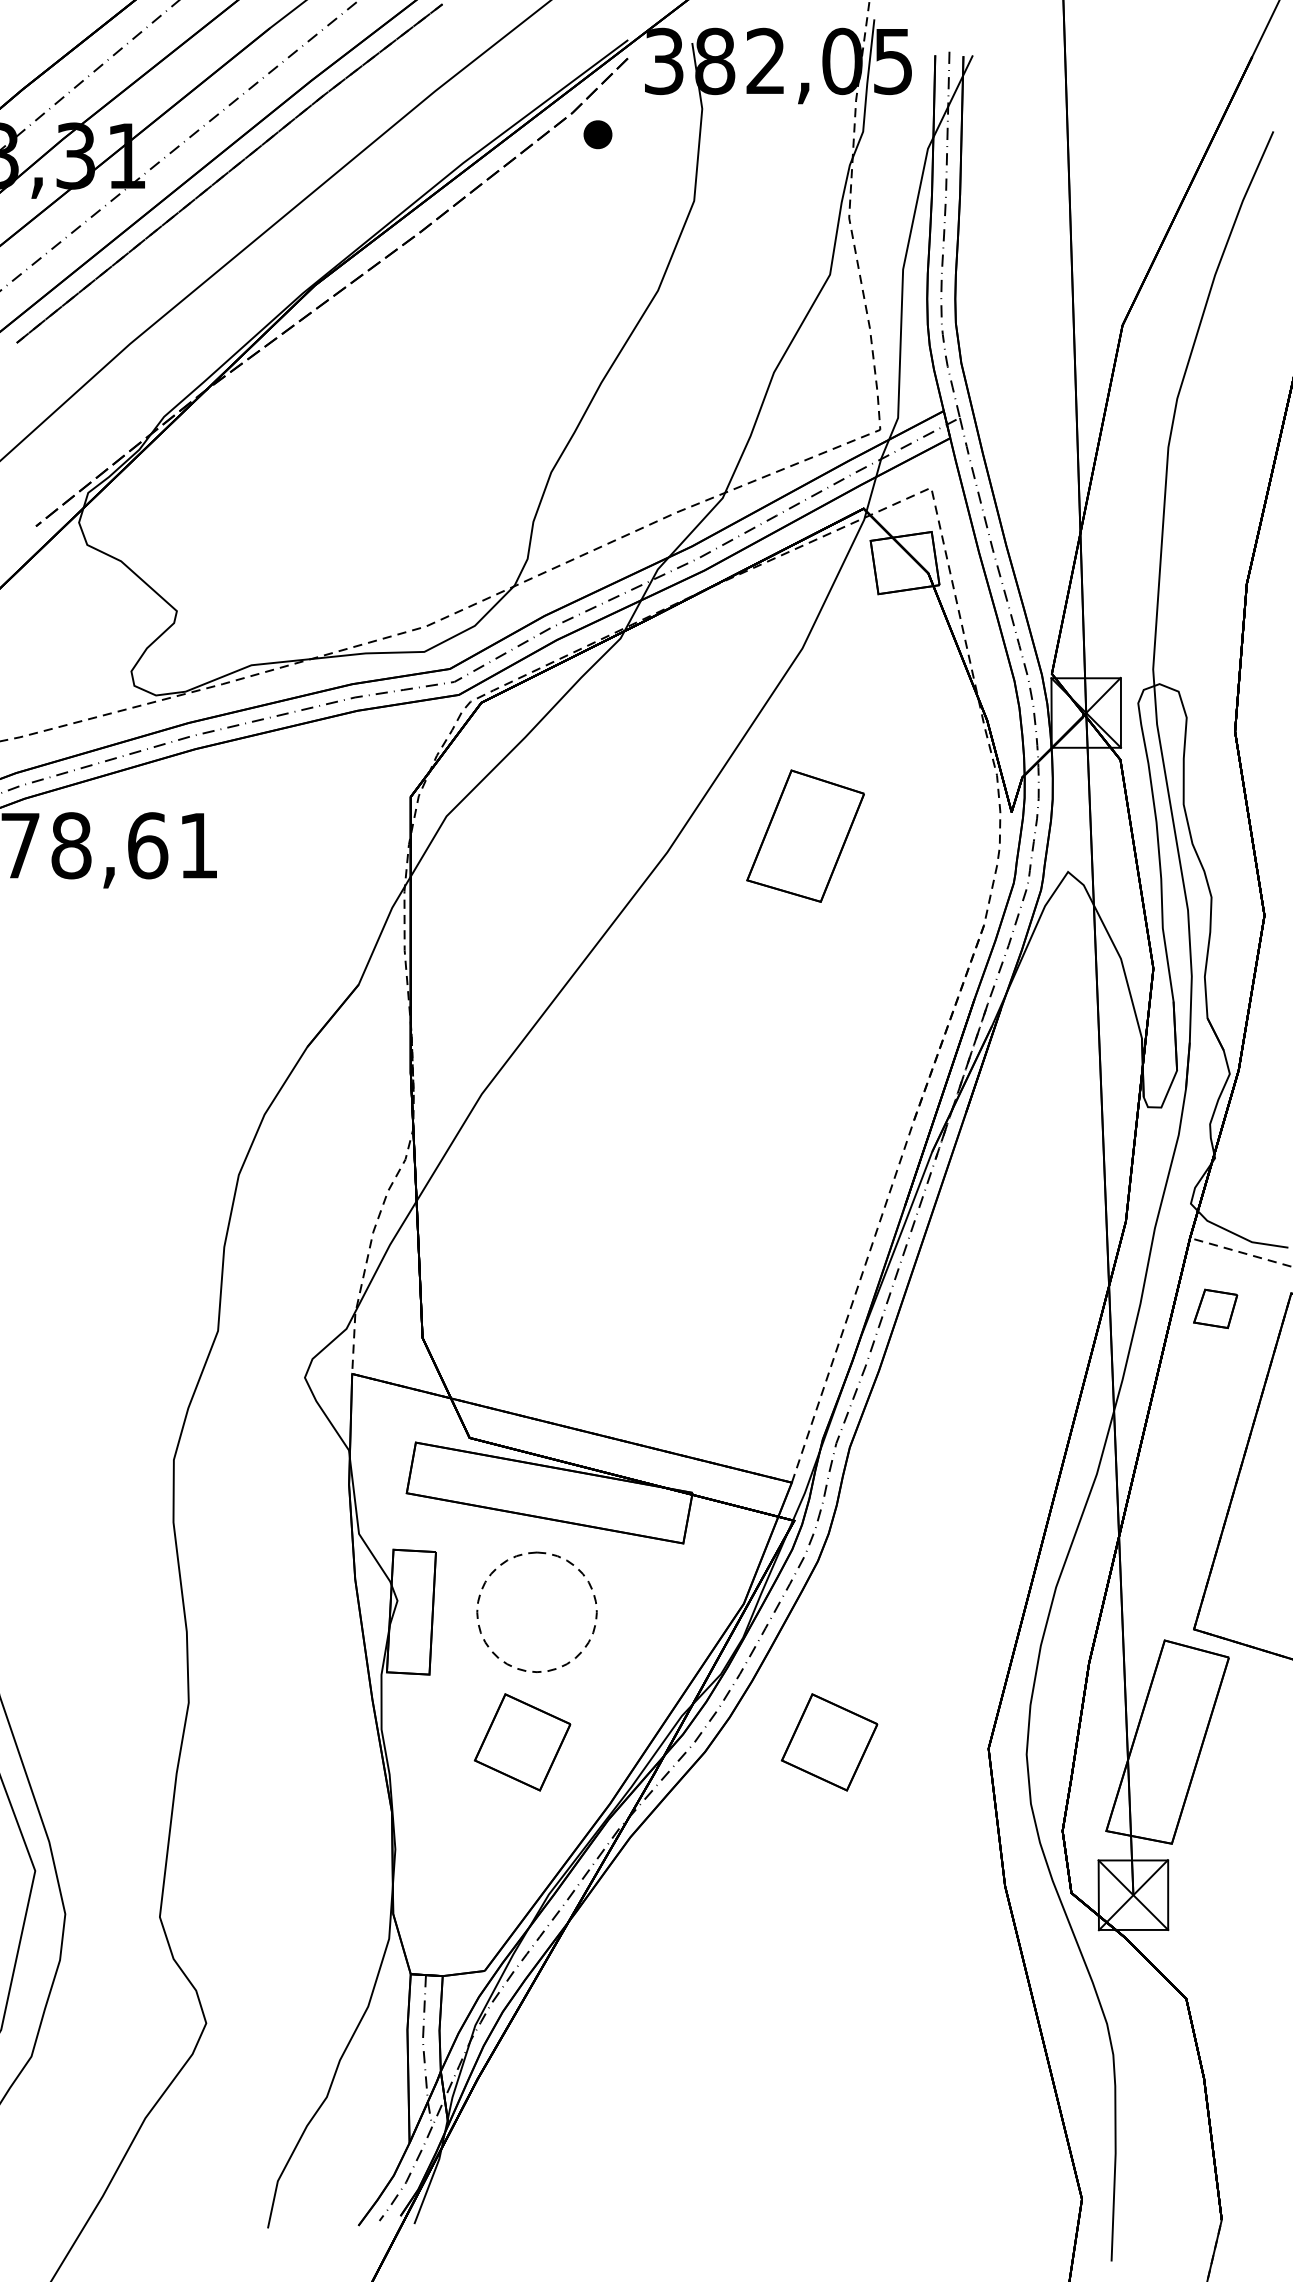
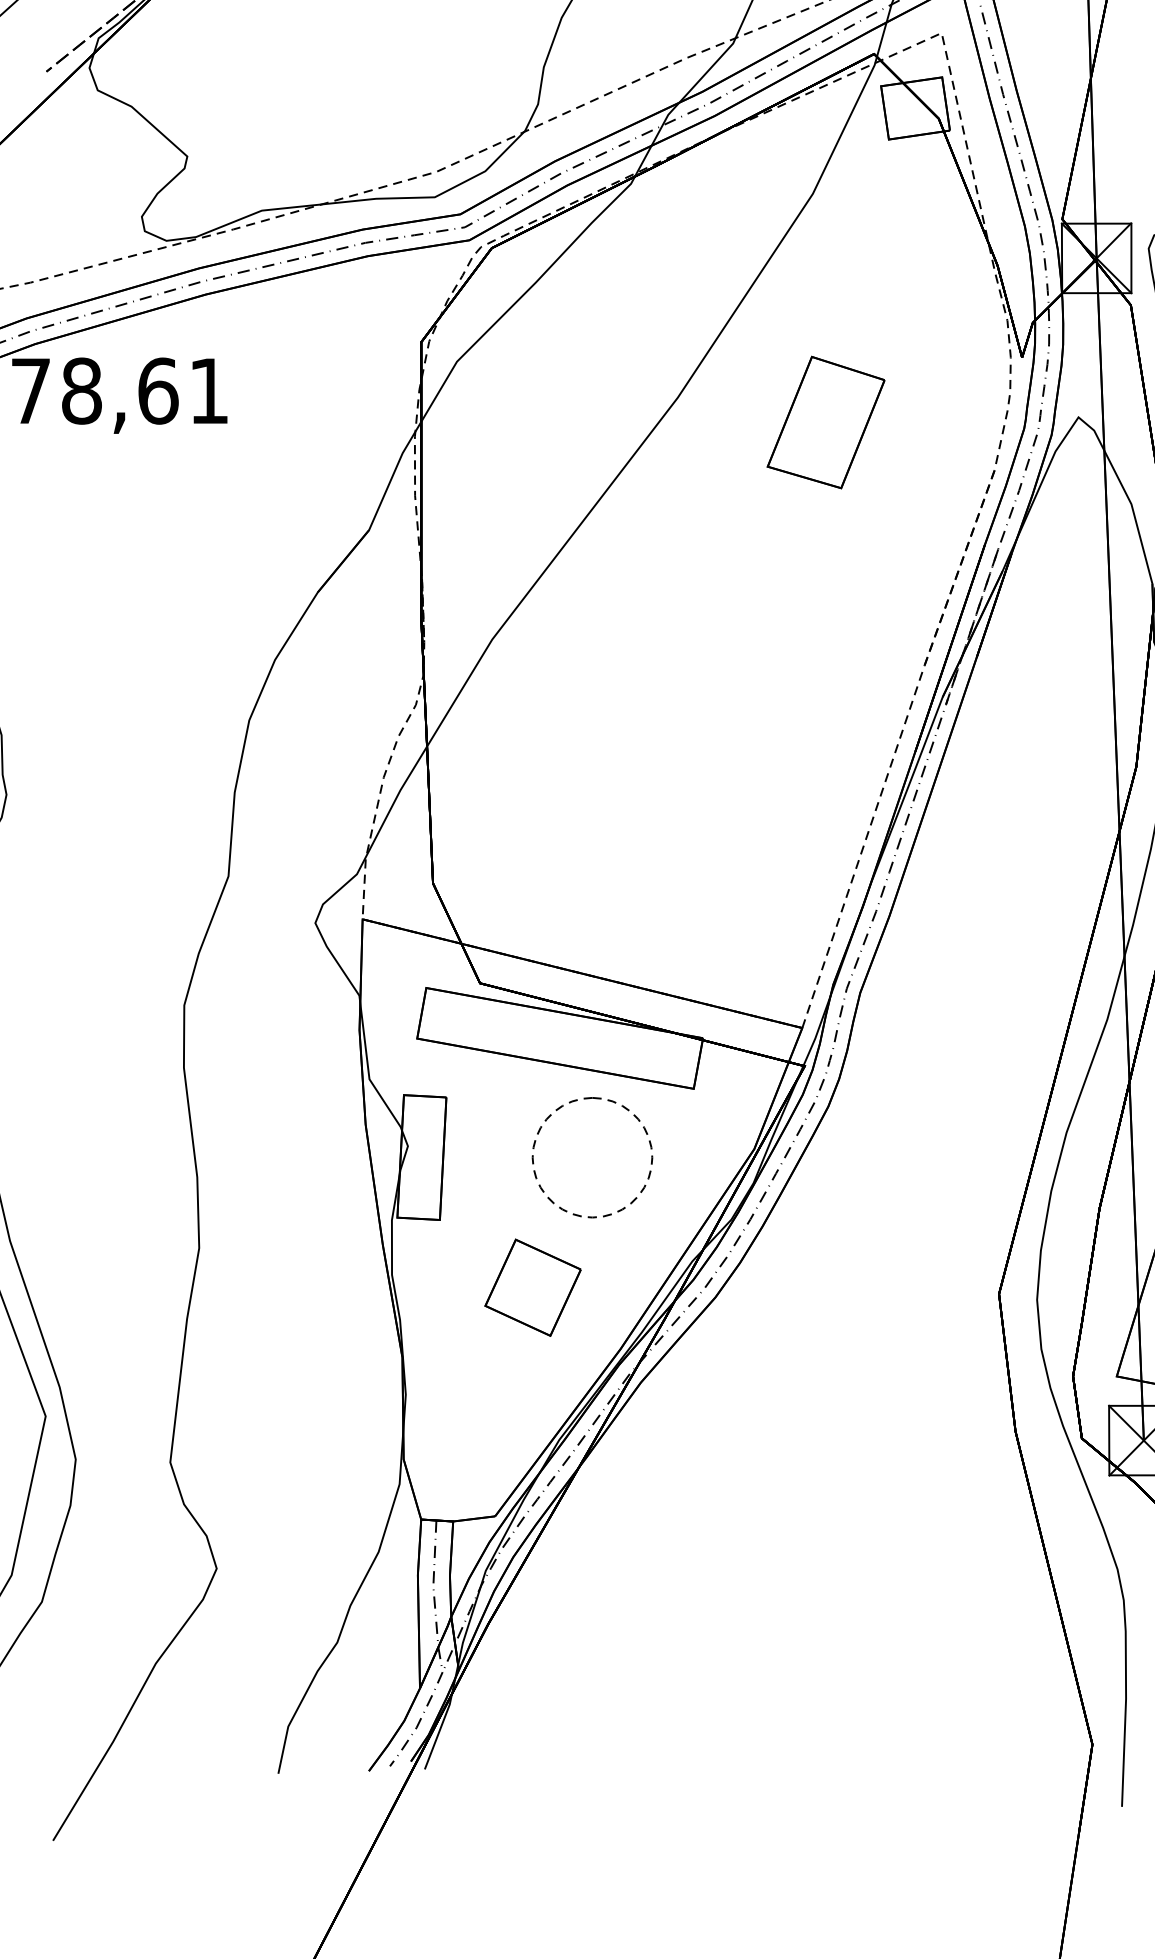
part: (805, 835) -> (825, 421), moved
part: (514, 1558) -> (569, 1103), moved
part: (829, 1742) -> (839, 1287), removed

